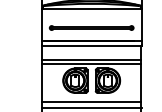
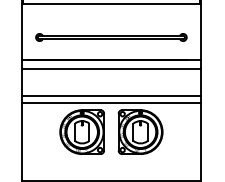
line: (91, 102) -> (111, 171), removed

